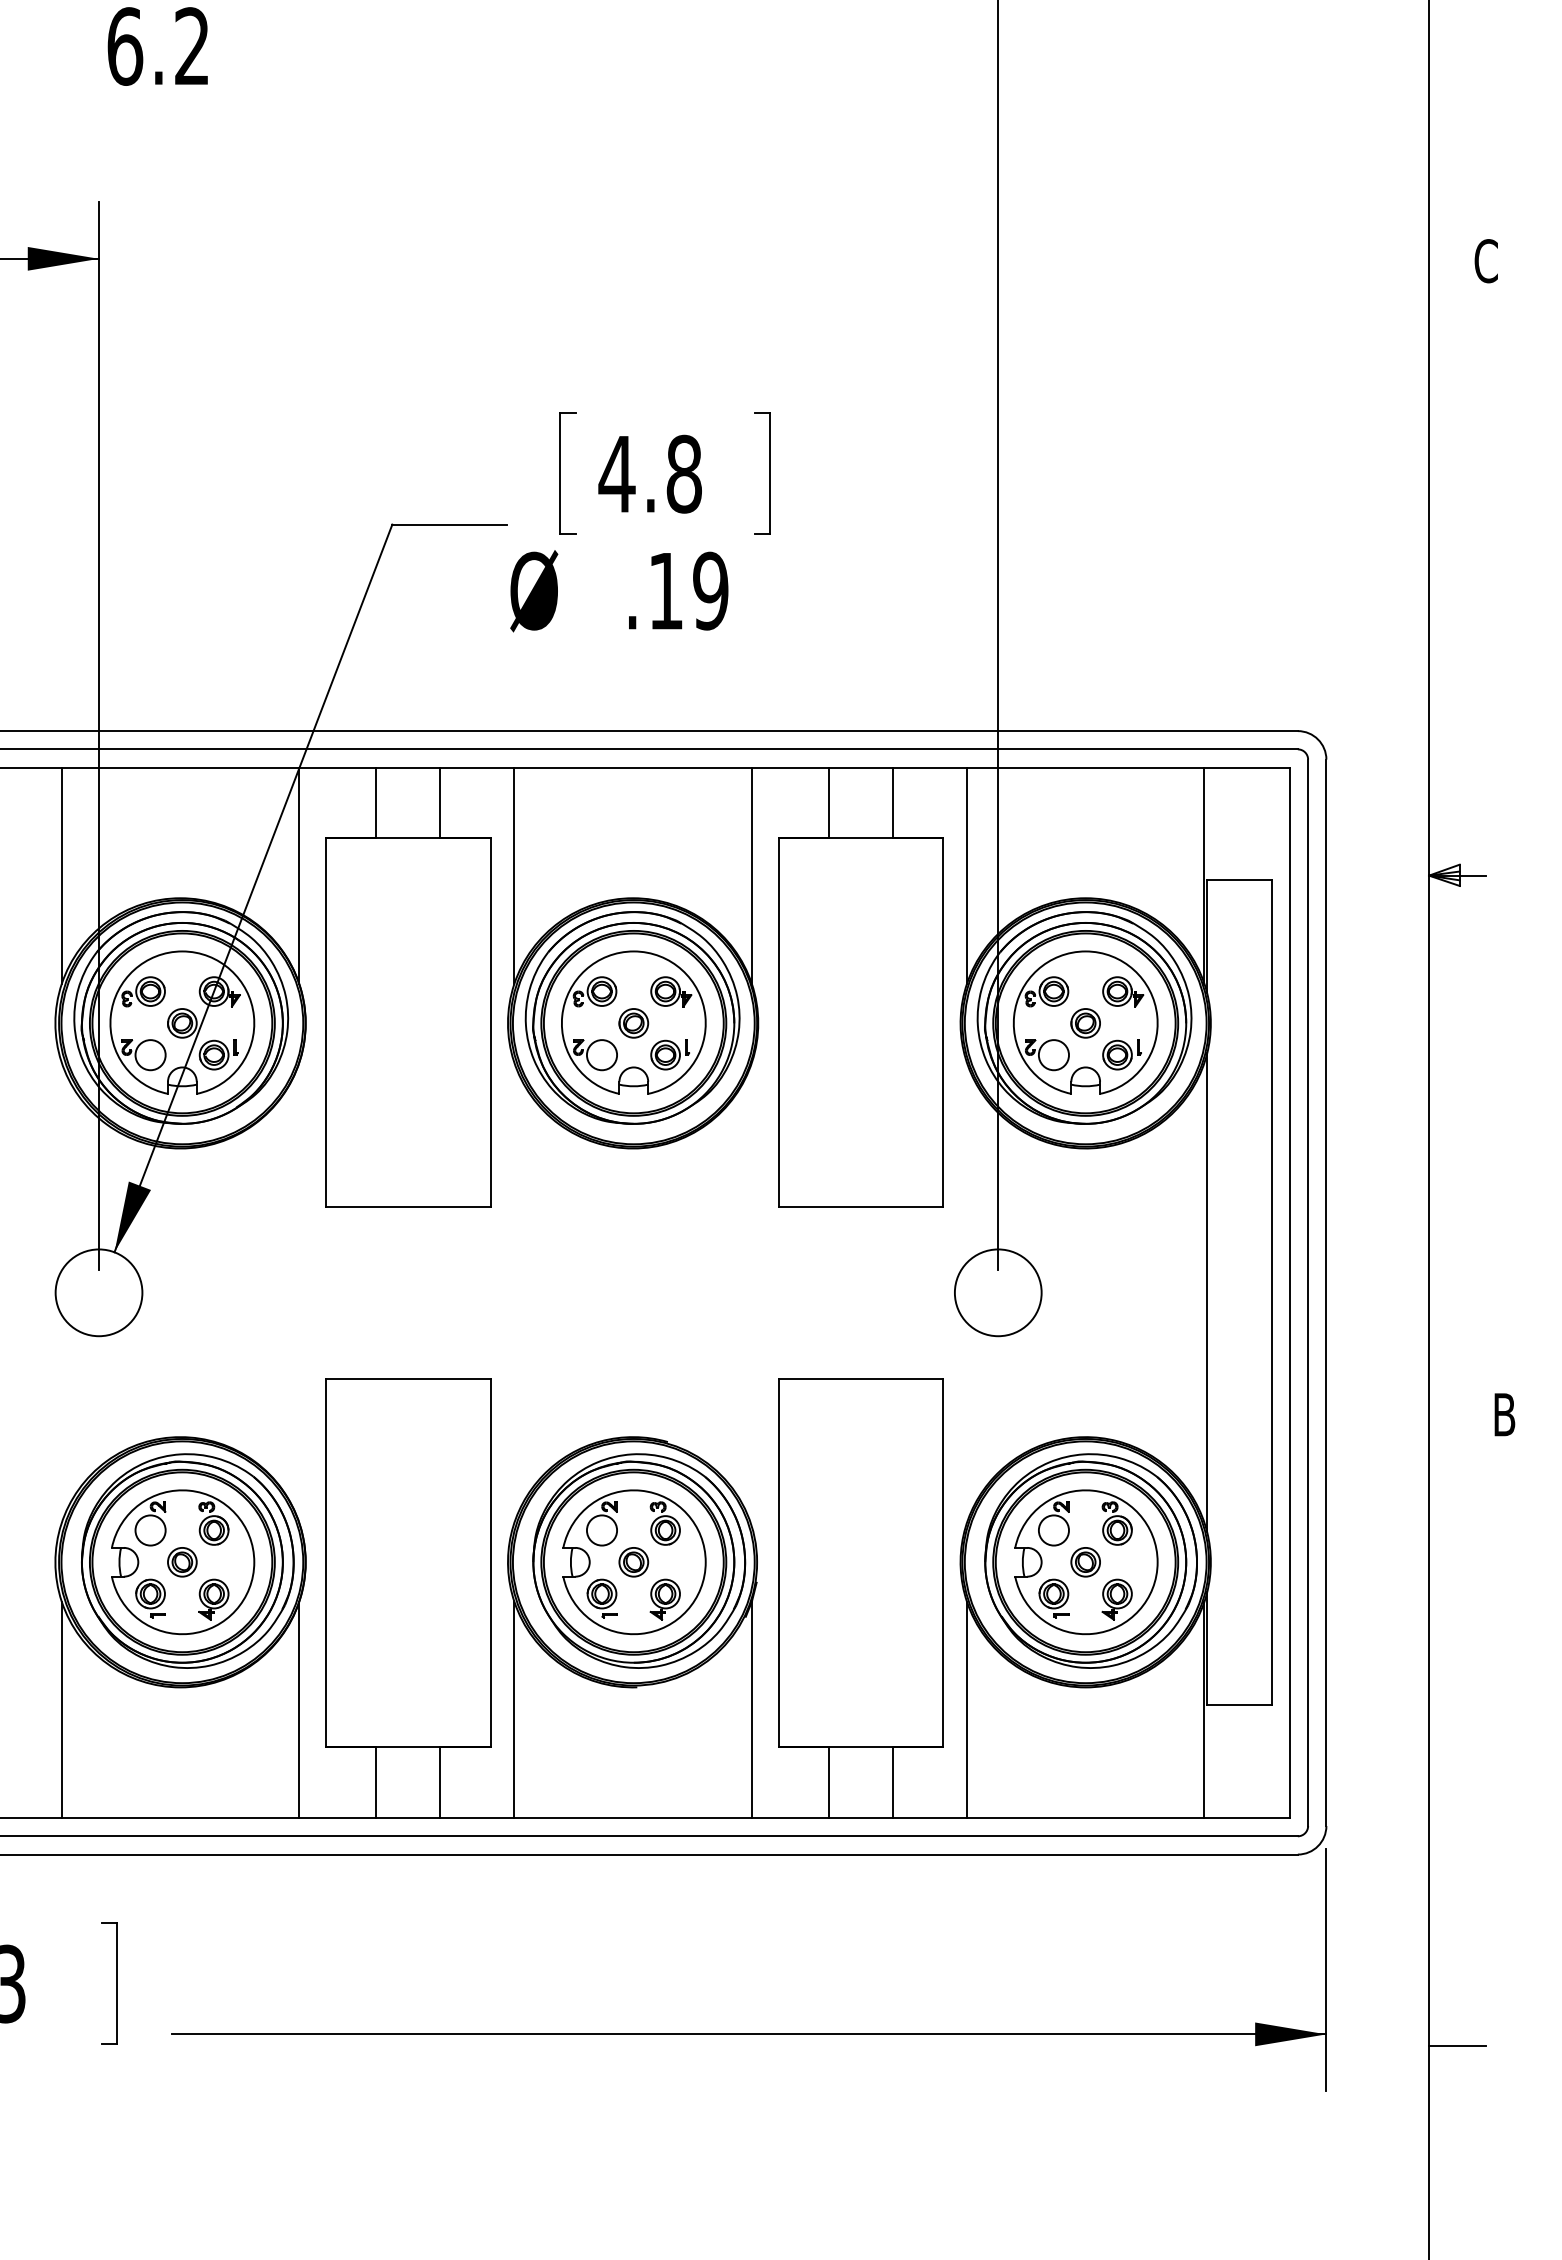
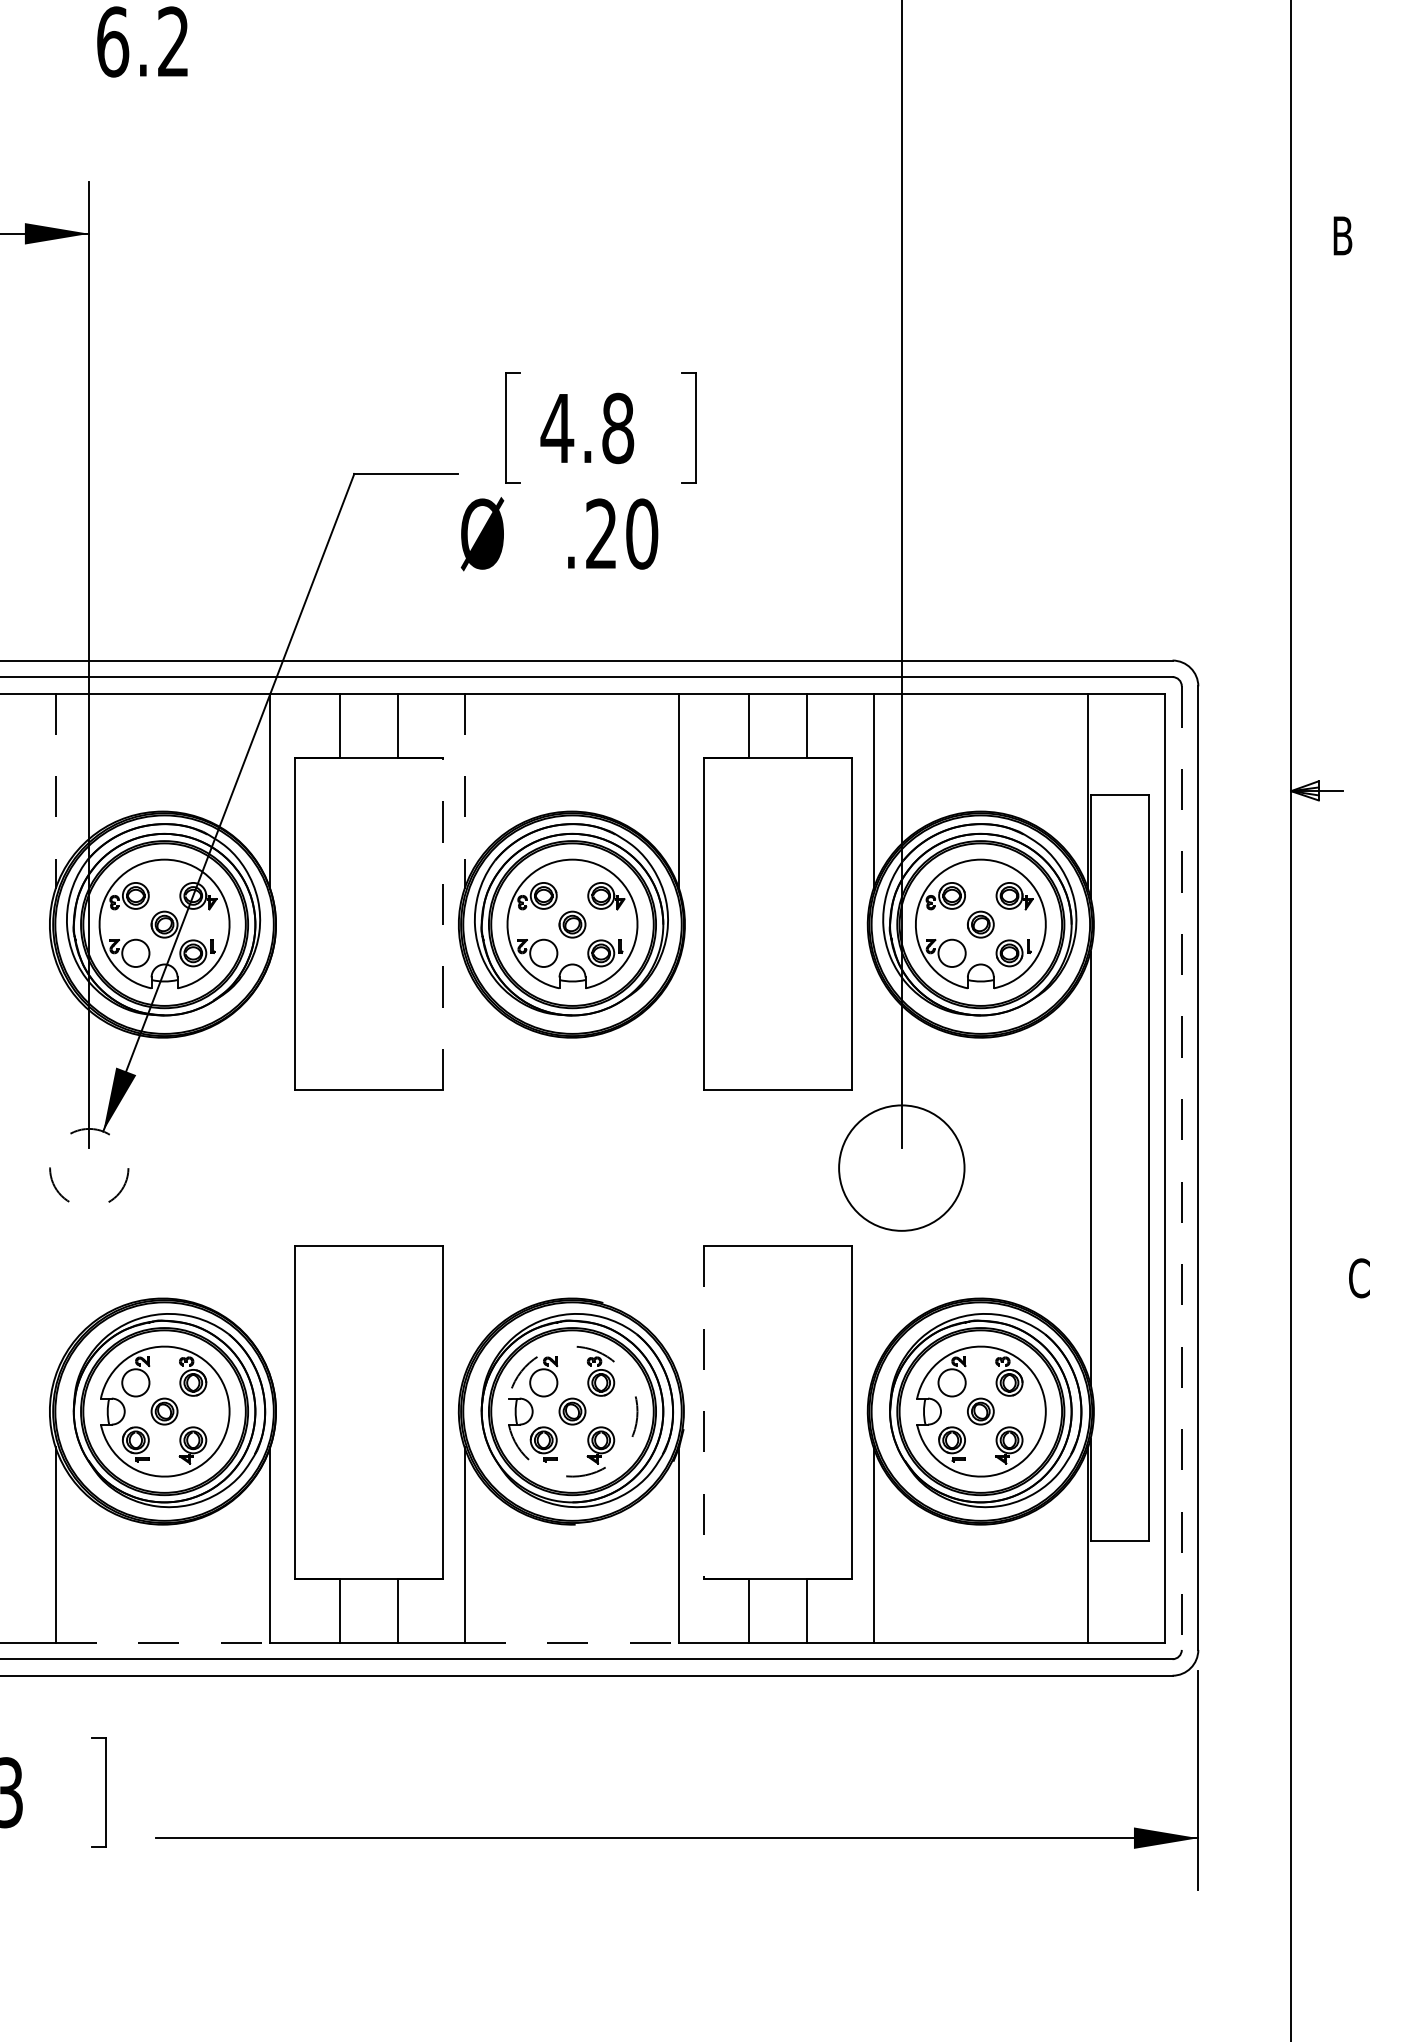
text: (1485, 261) -> (1342, 236), C -> B
text: (688, 590) -> (621, 533), .19 -> .20
line: (61, 876) -> (55, 791), solid -> dashed
line: (514, 876) -> (464, 791), solid -> dashed
line: (490, 1021) -> (443, 922), solid -> dashed
circle: (98, 1292) -> (88, 1167), solid -> dashed
circle: (997, 1292) -> (901, 1167), size x1.6
line: (1308, 1293) -> (1182, 1168), solid -> dashed
text: (1504, 1414) -> (1359, 1278), B -> C
arc: (705, 1562) -> (637, 1411), solid -> dashed
line: (778, 1563) -> (703, 1412), solid -> dashed
line: (180, 1818) -> (162, 1643), solid -> dashed
line: (633, 1818) -> (572, 1643), solid -> dashed
line: (1457, 2045) -> (1316, 1848), removed

